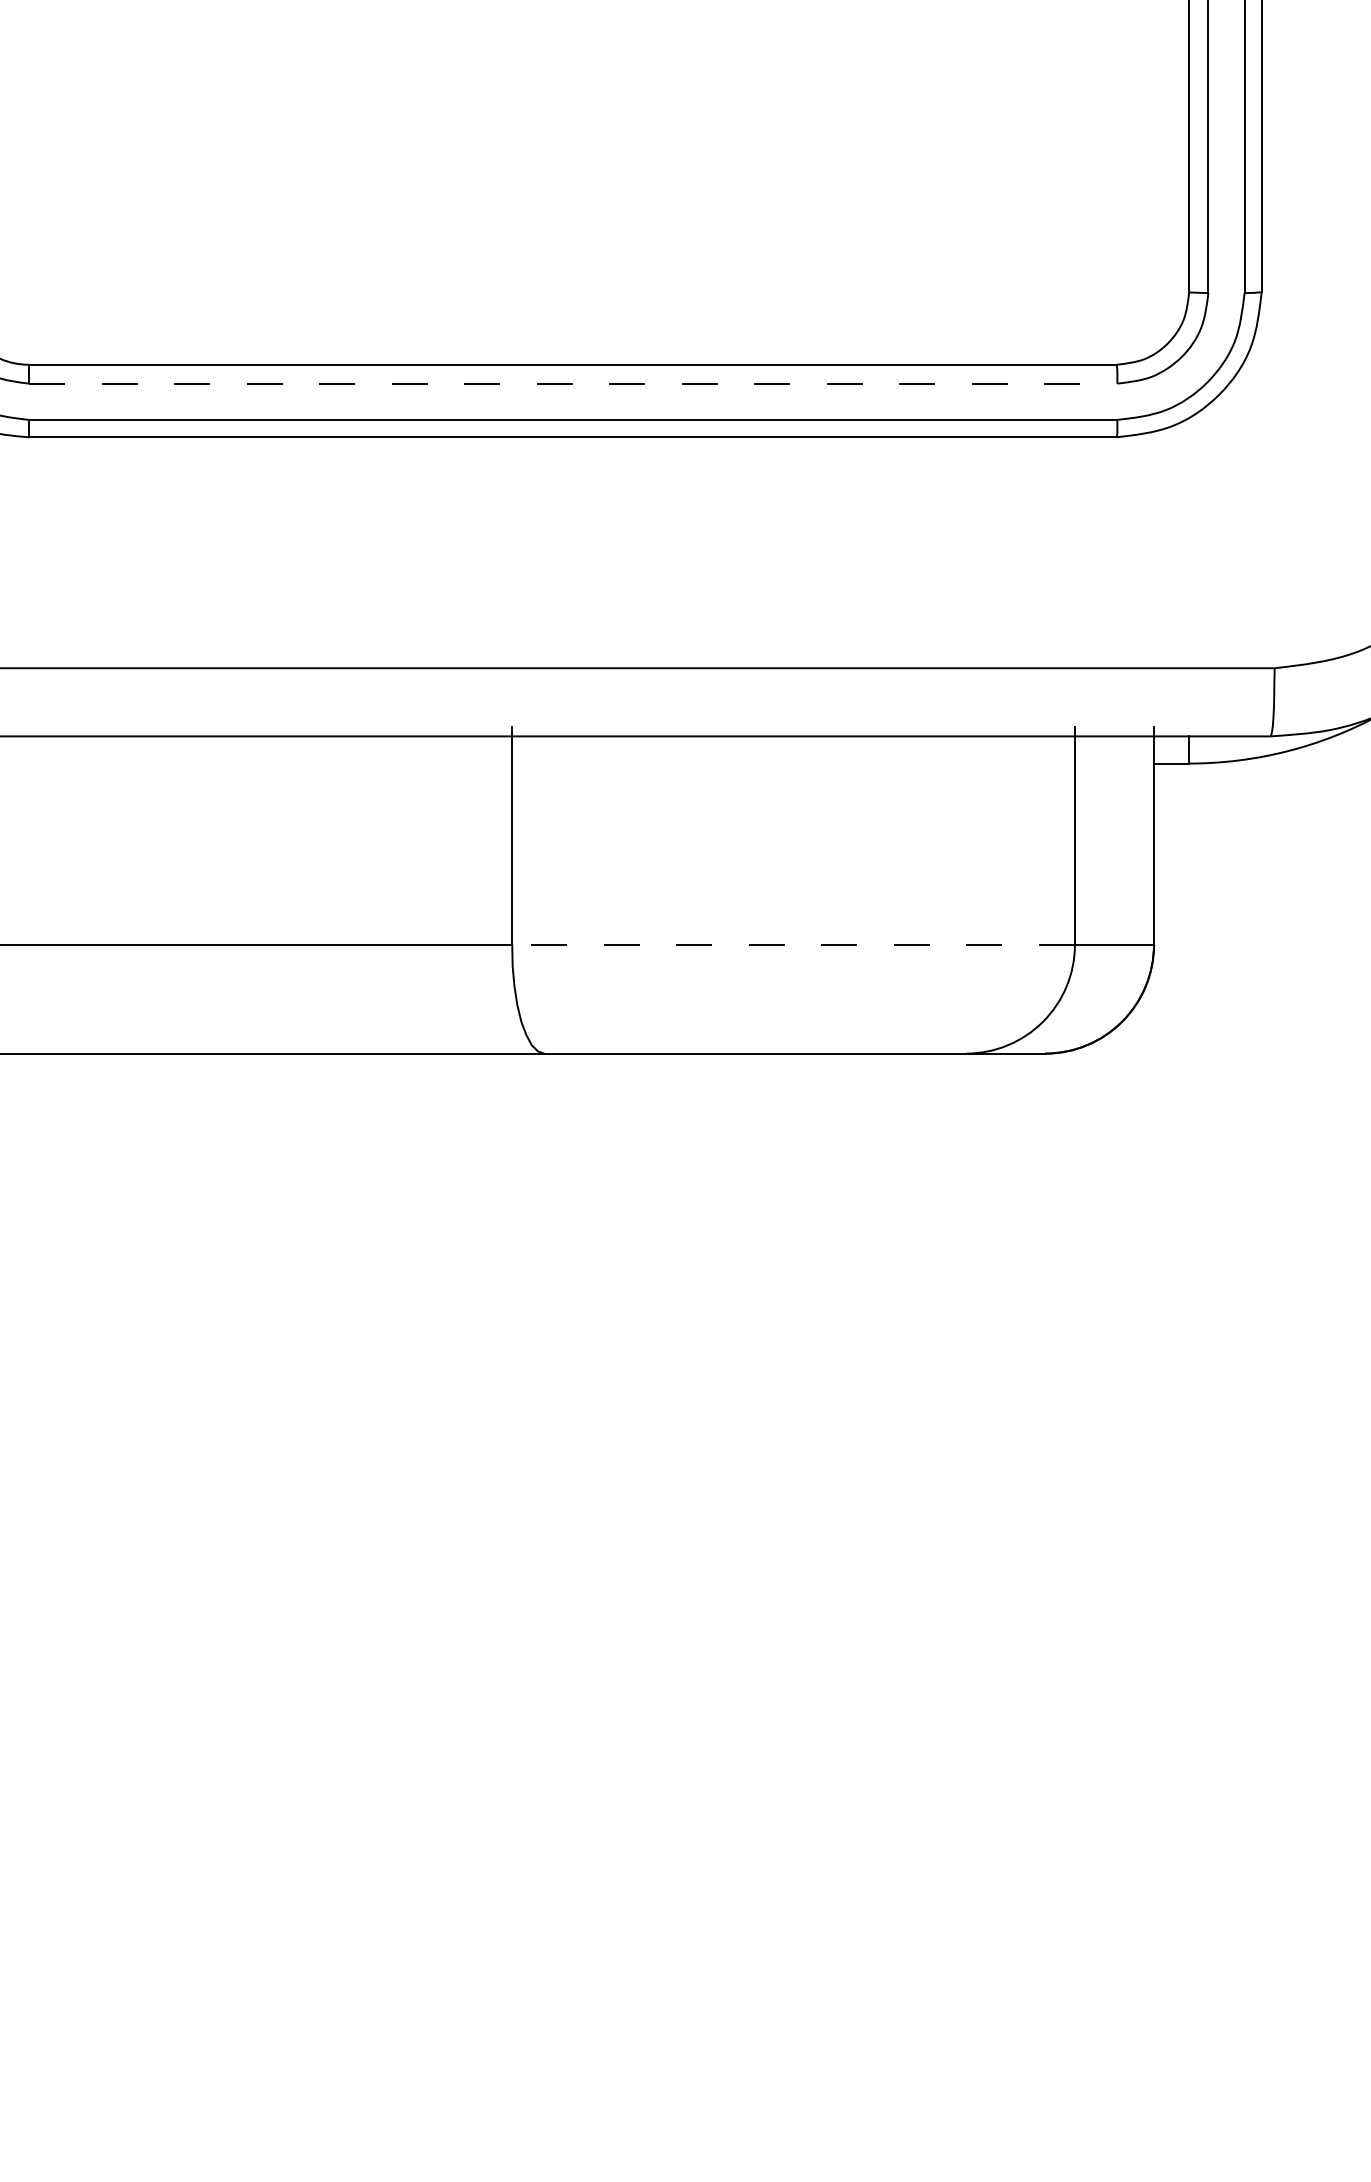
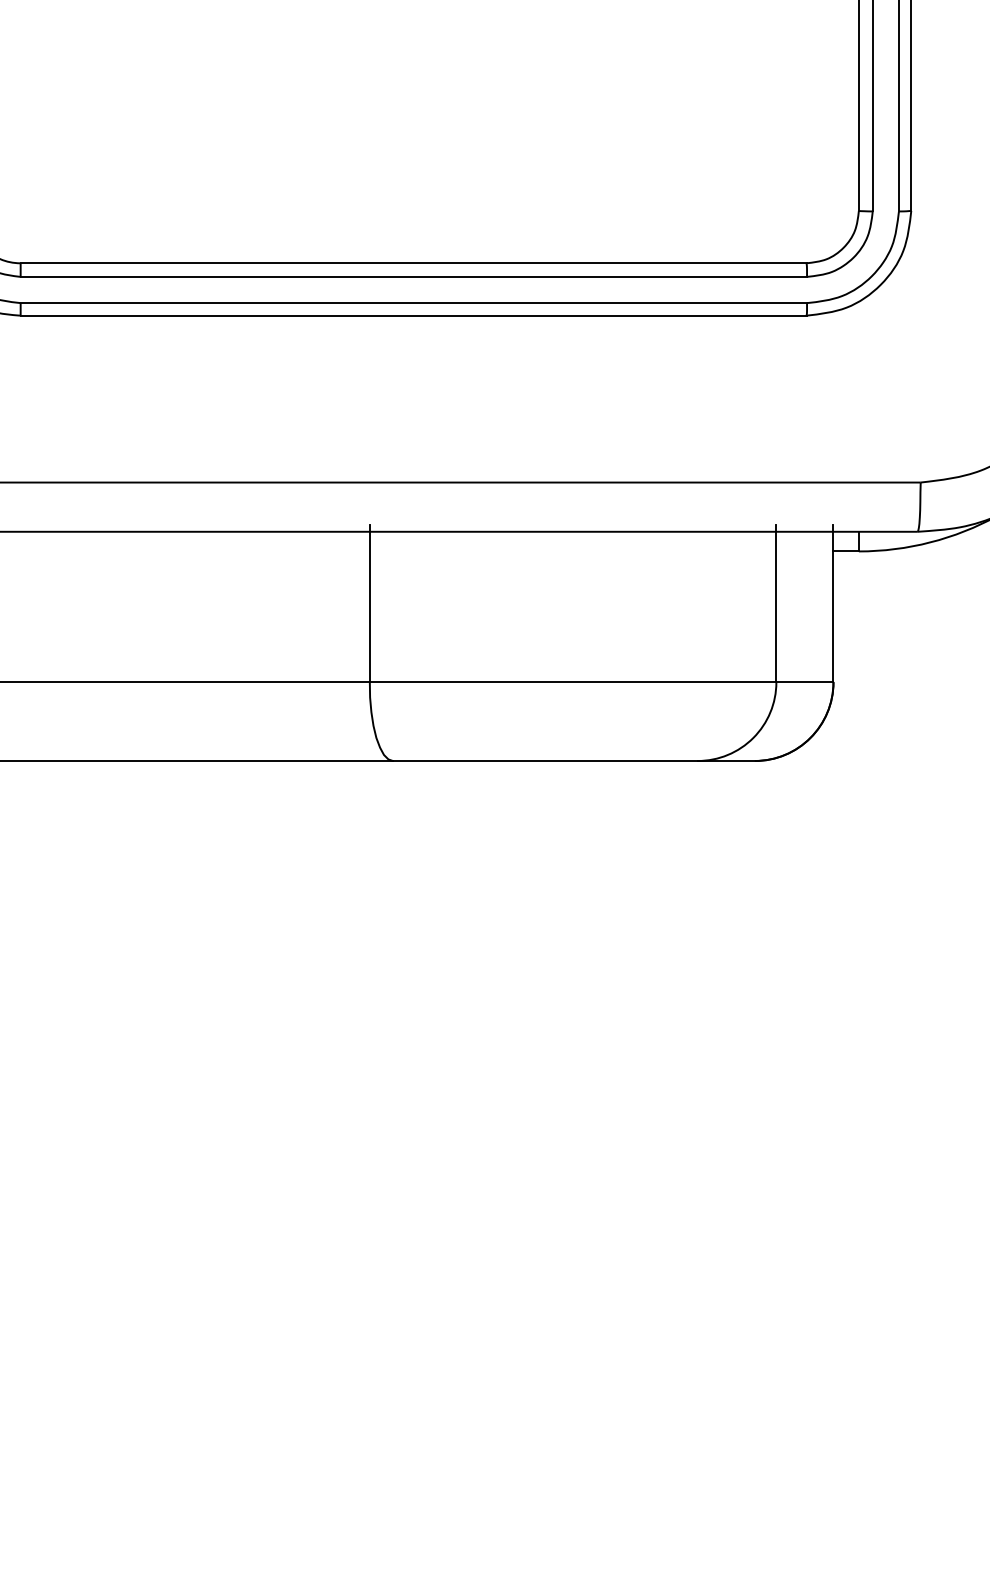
line: (573, 383) -> (414, 276), dashed -> solid
line: (793, 944) -> (573, 682), dashed -> solid

